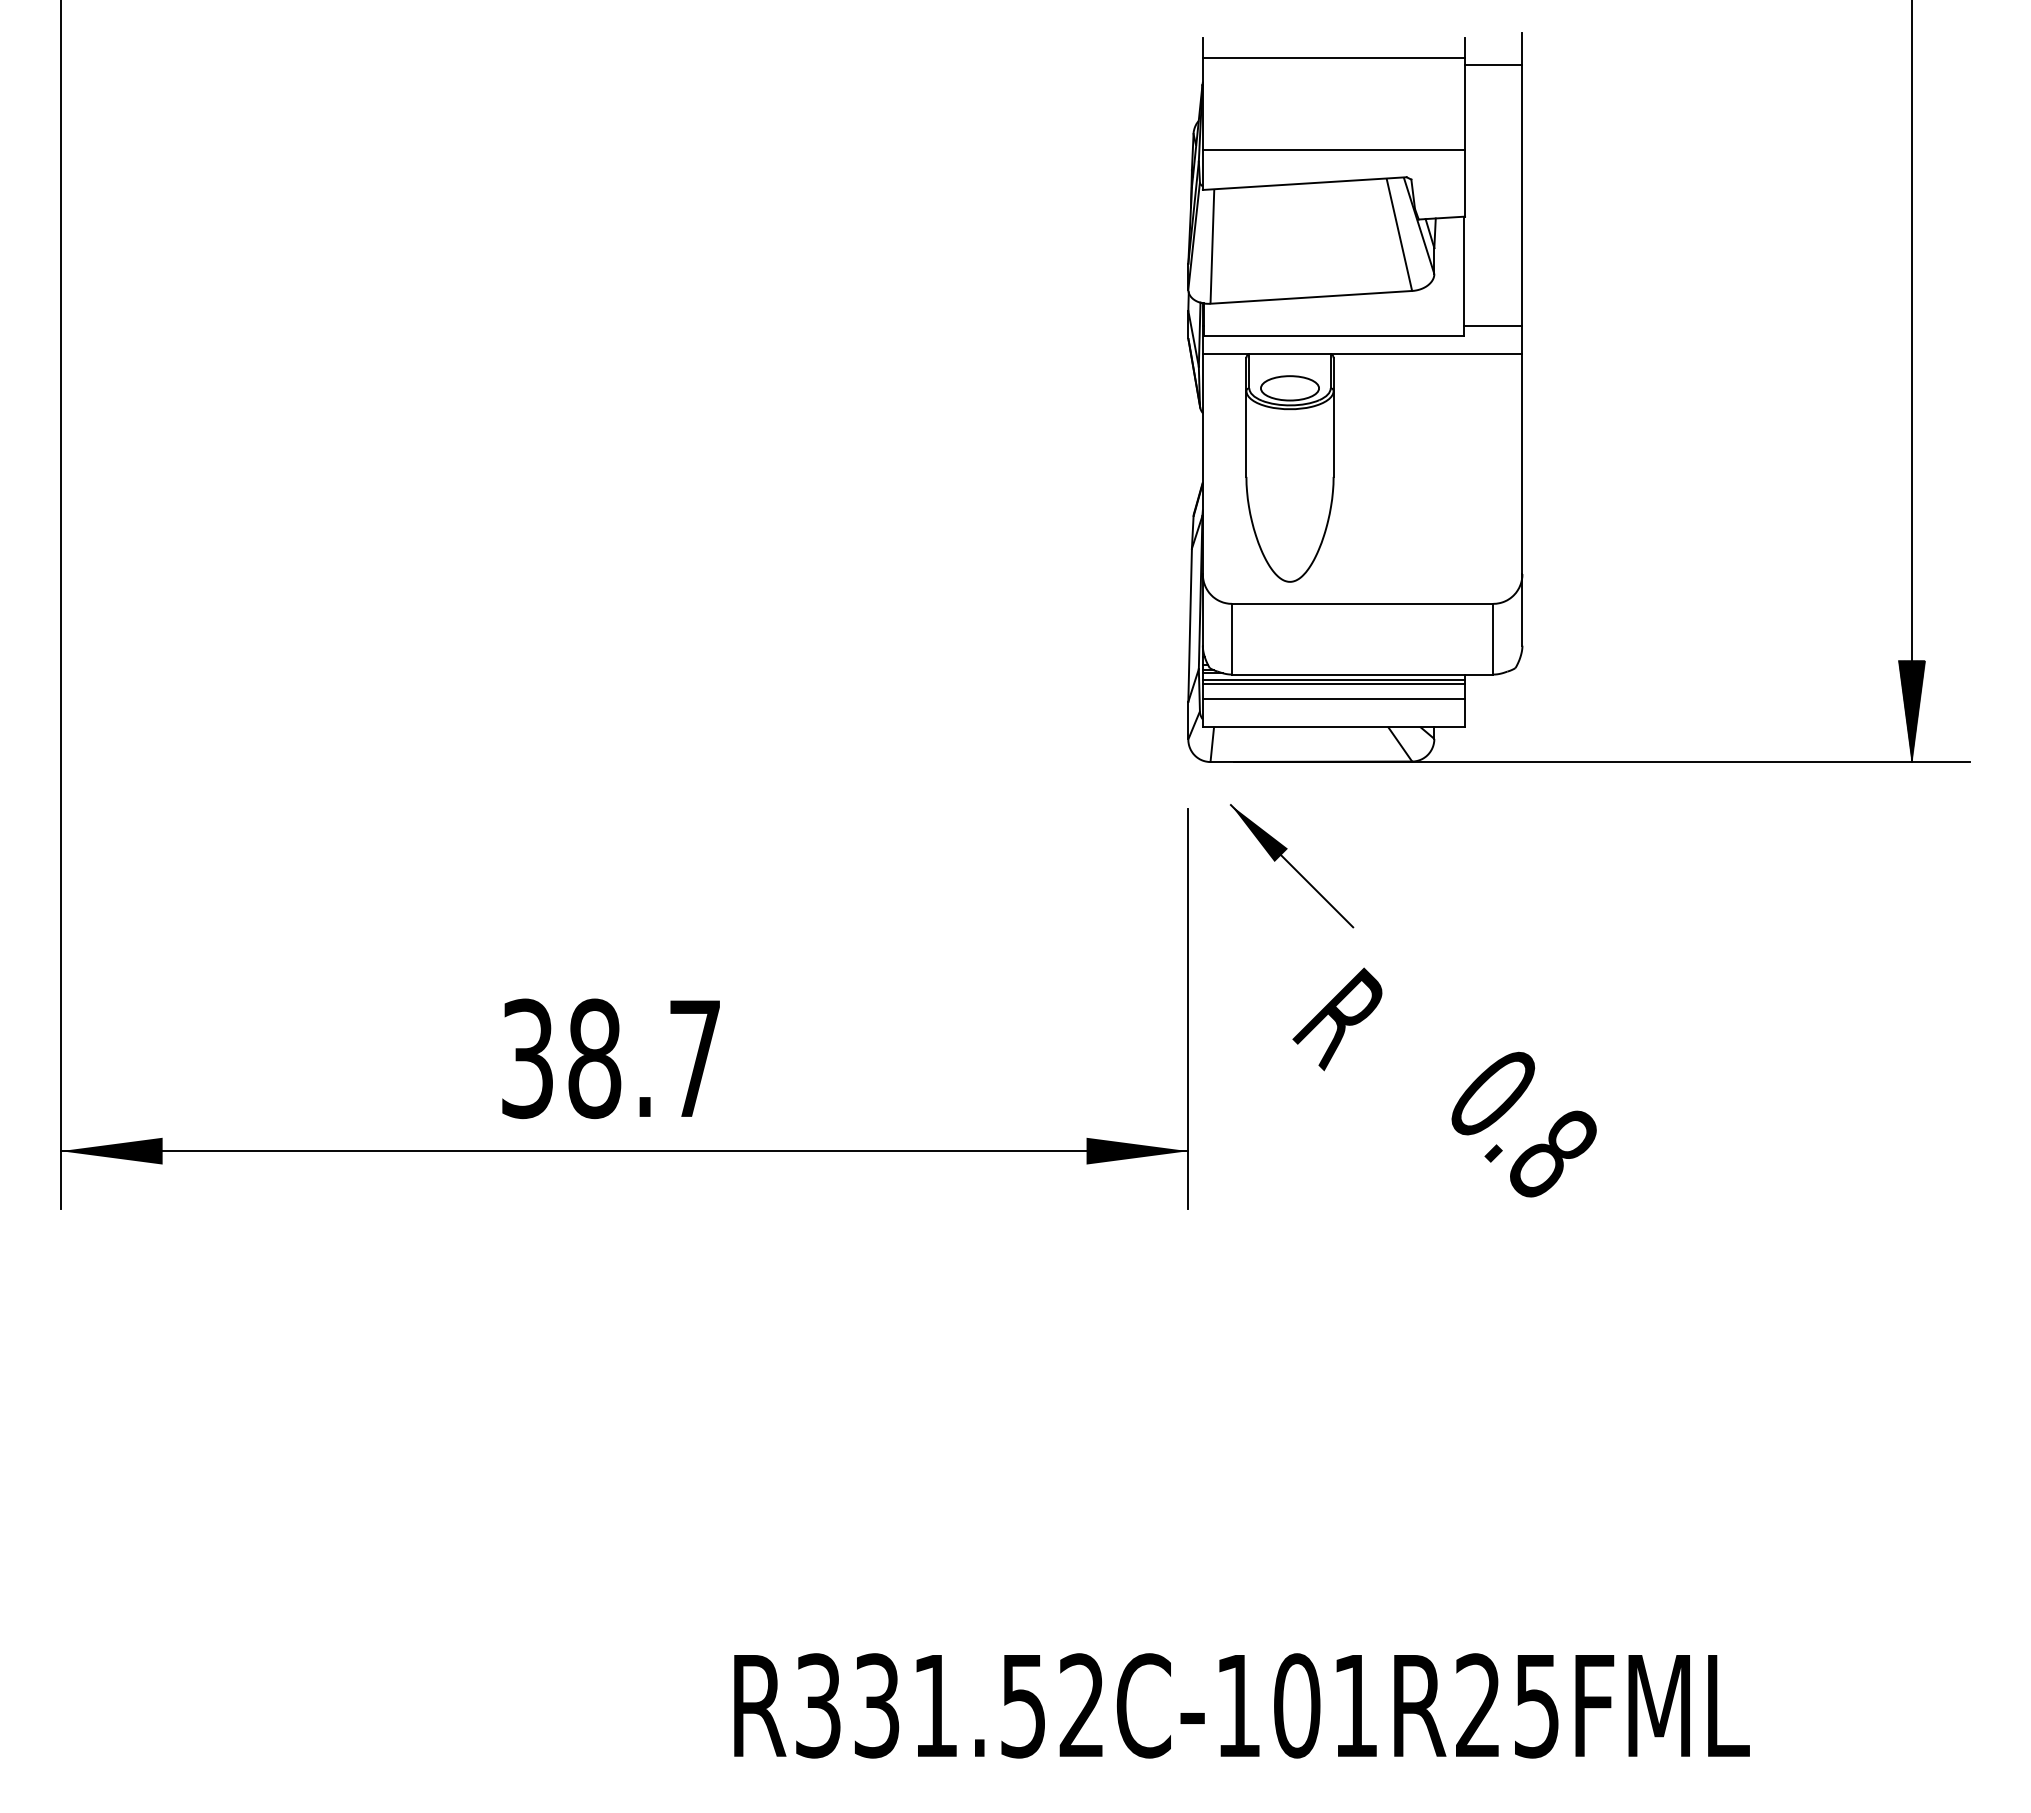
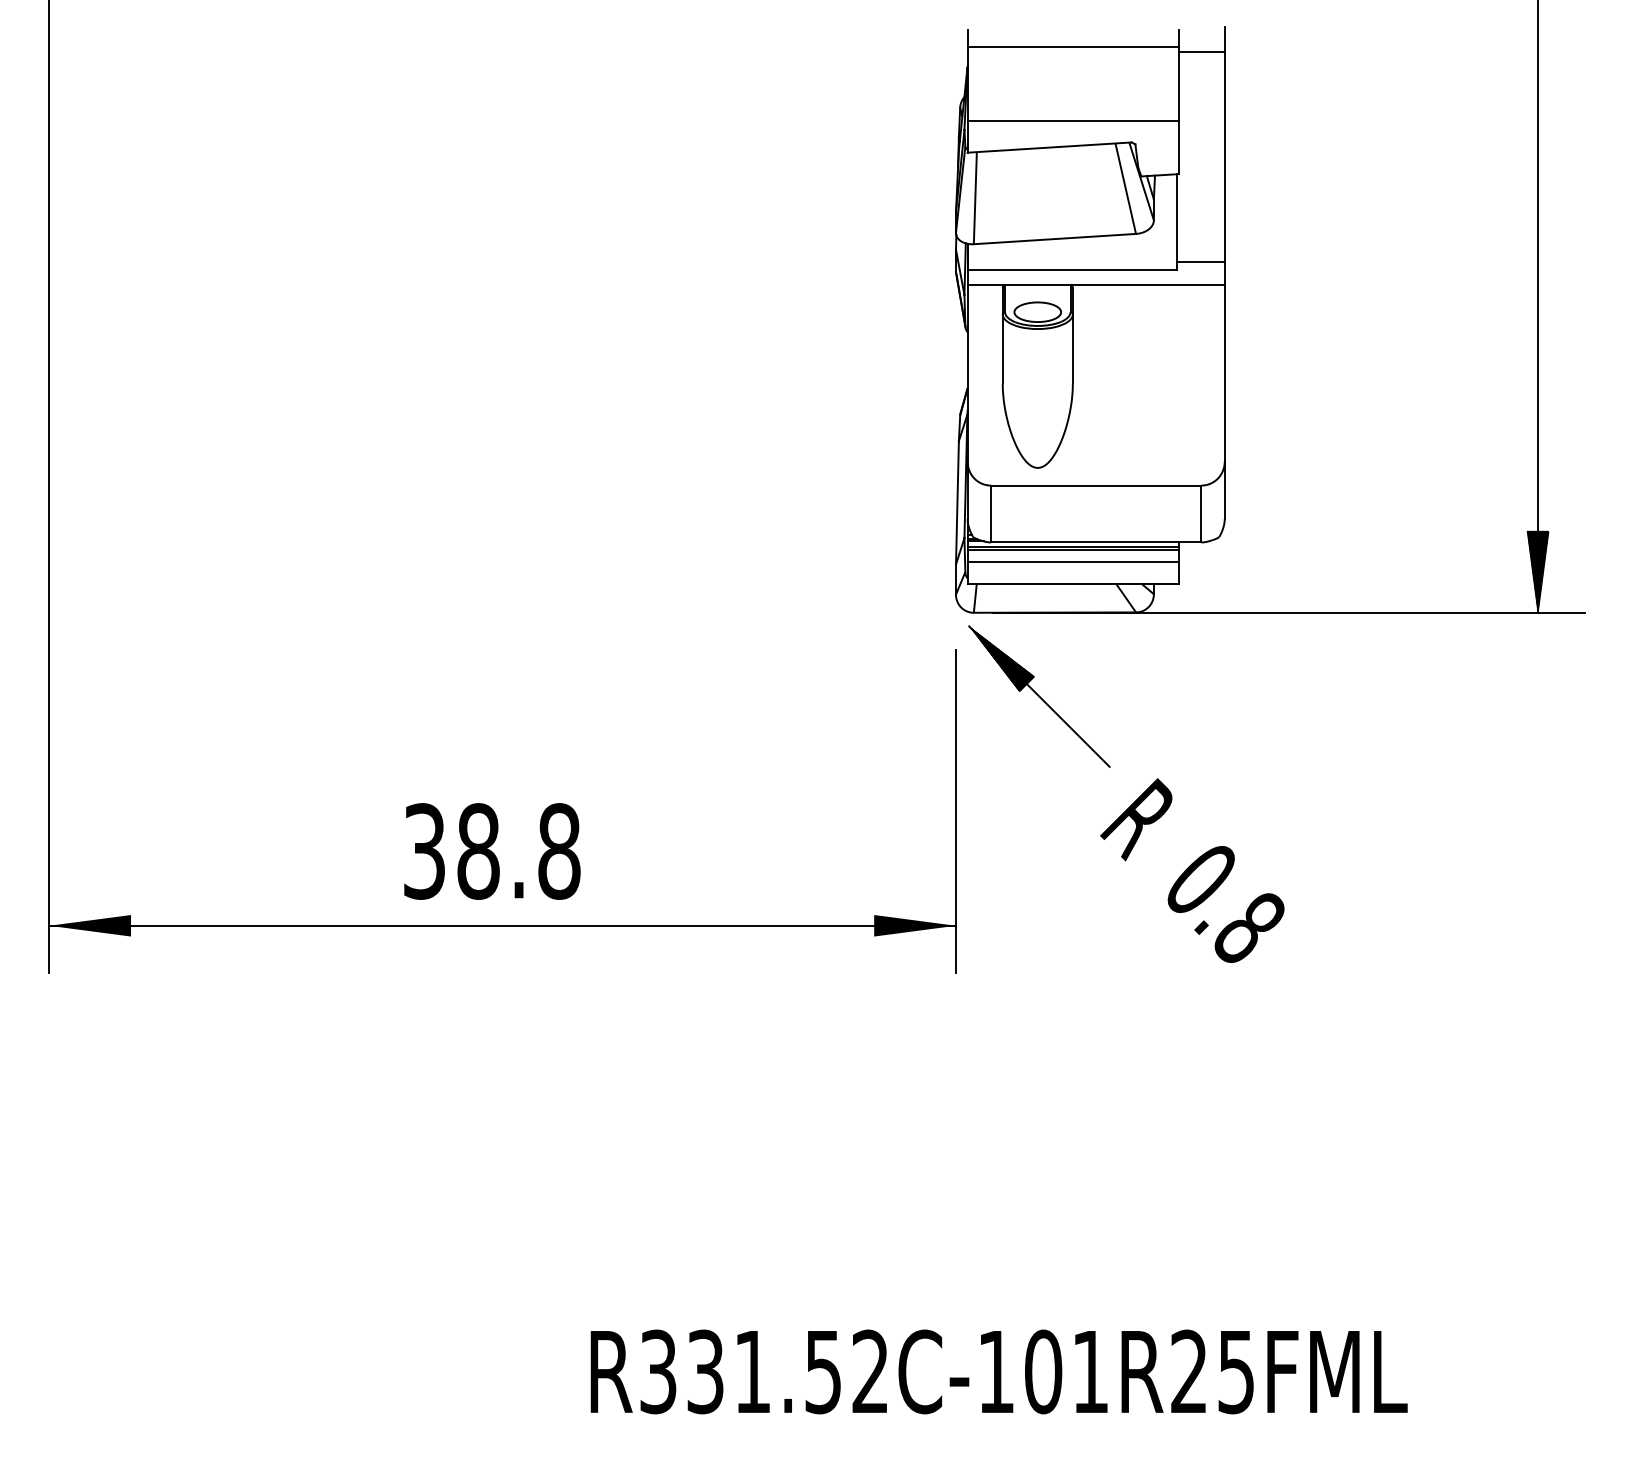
part: (1291, 865) -> (1038, 696), size x1.43
text: (1337, 1019) -> (1136, 819), moved
text: (695, 1058) -> (559, 851), 38.7 -> 38.8

